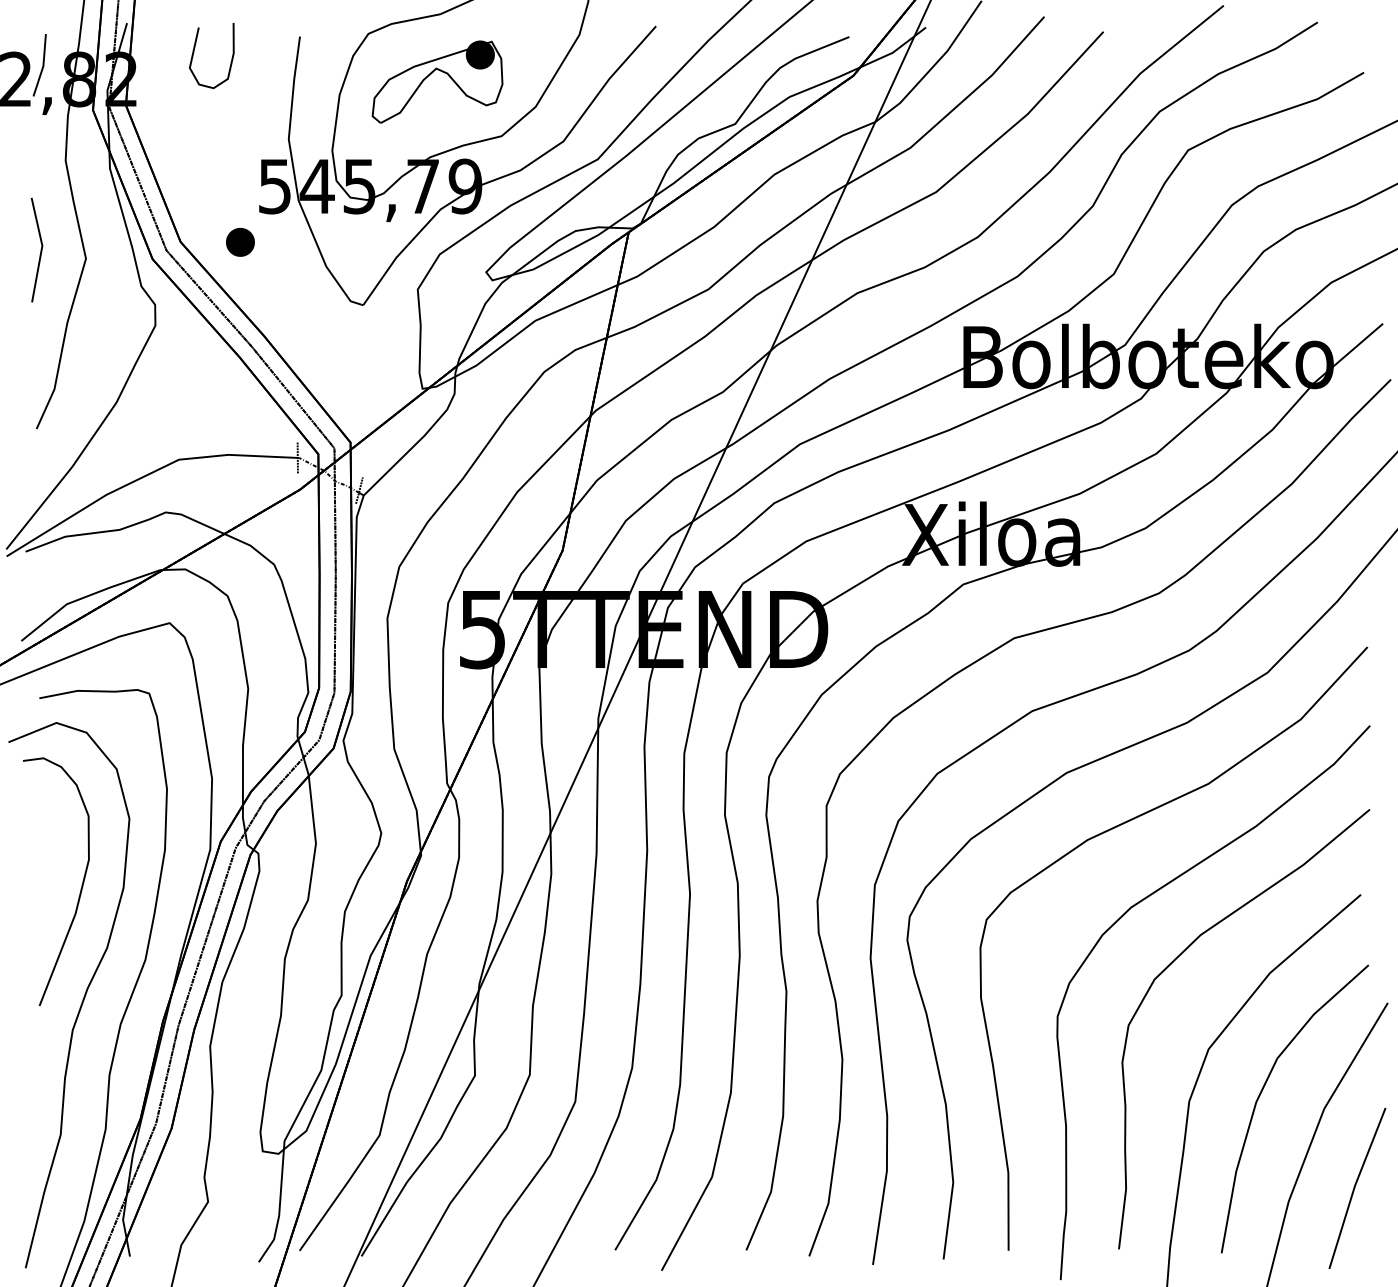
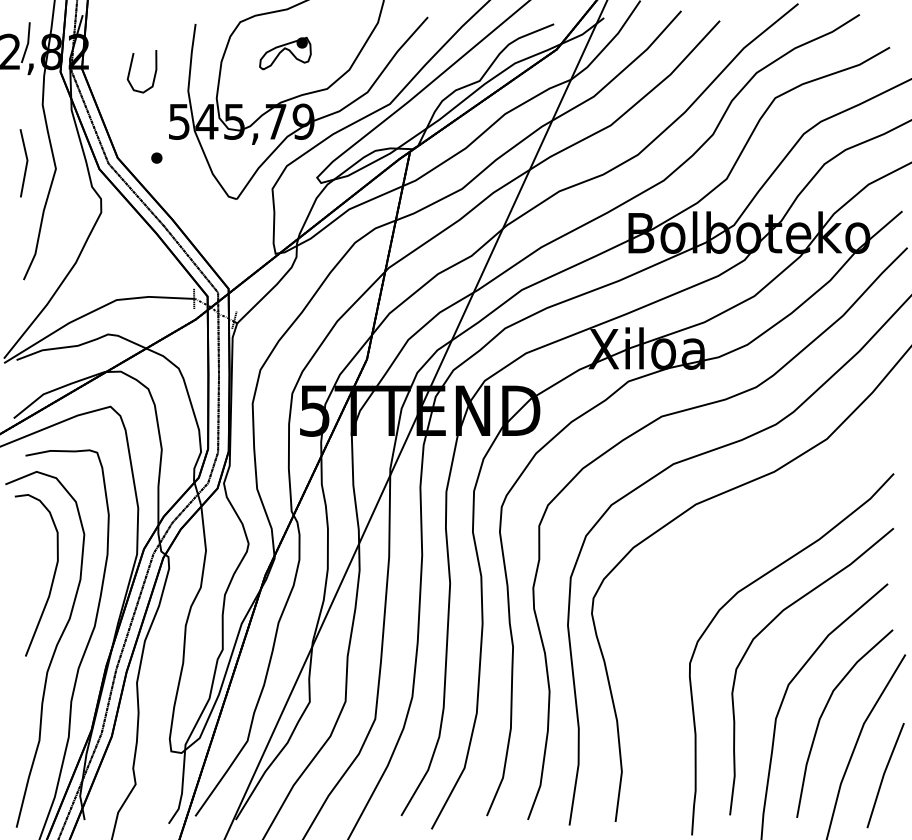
curve: (195, 51) -> (131, 68), moved
part: (437, 81) -> (285, 53), size x0.6
part: (240, 241) -> (156, 157), size x0.6
part: (1121, 826) -> (731, 539), removed

